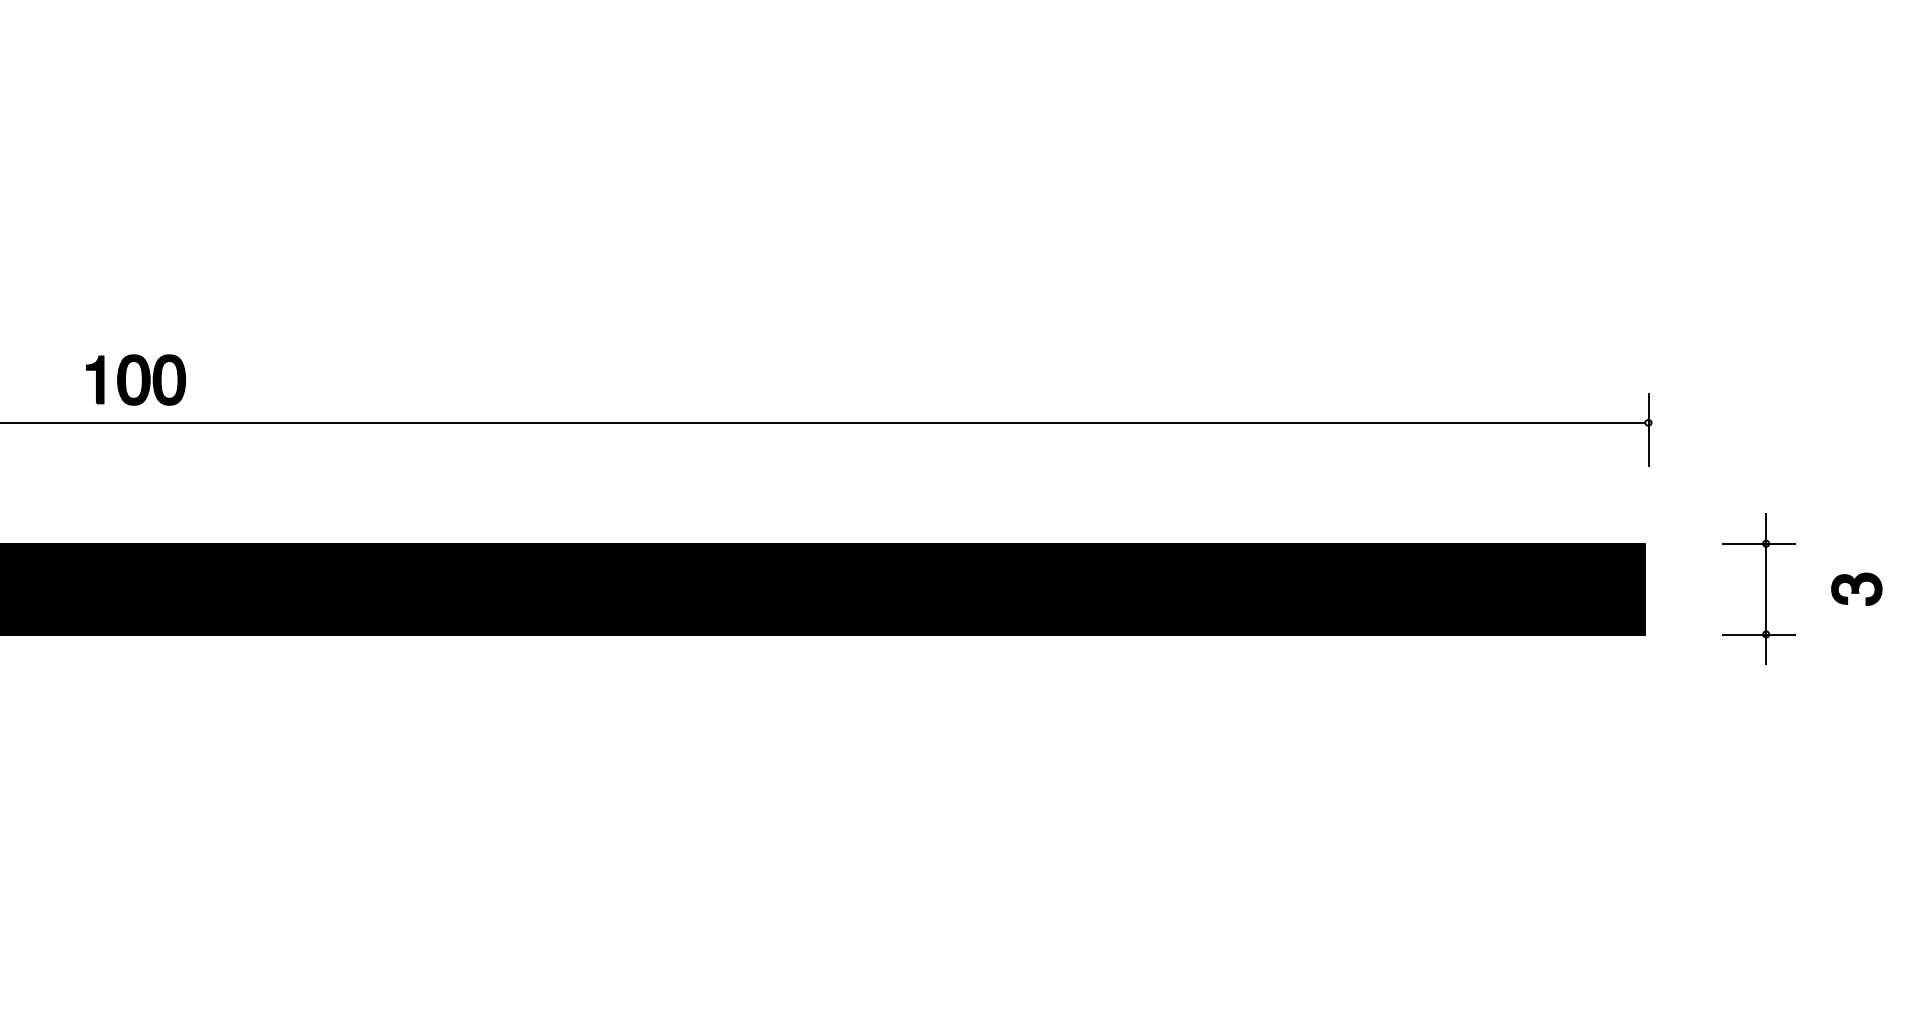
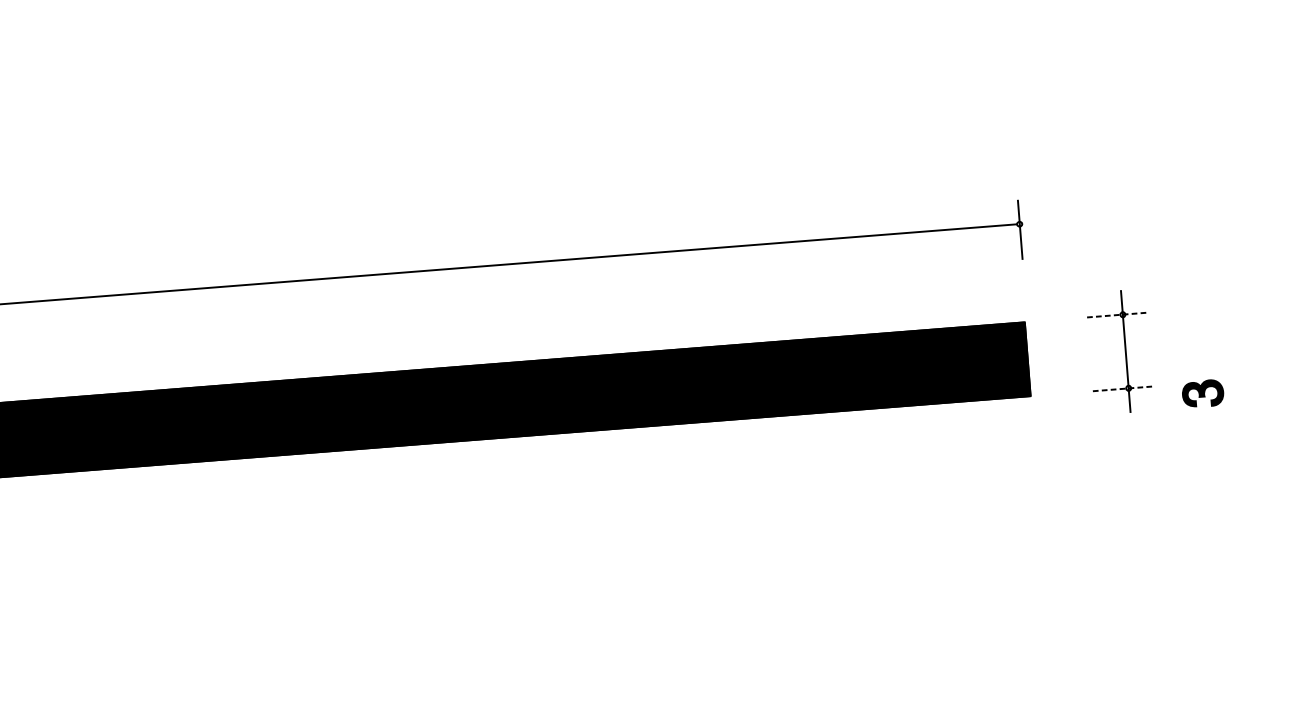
line: (1759, 543) -> (1117, 314), solid -> dashed
part: (1856, 588) -> (1202, 393), moved
line: (1759, 634) -> (1123, 388), solid -> dashed

